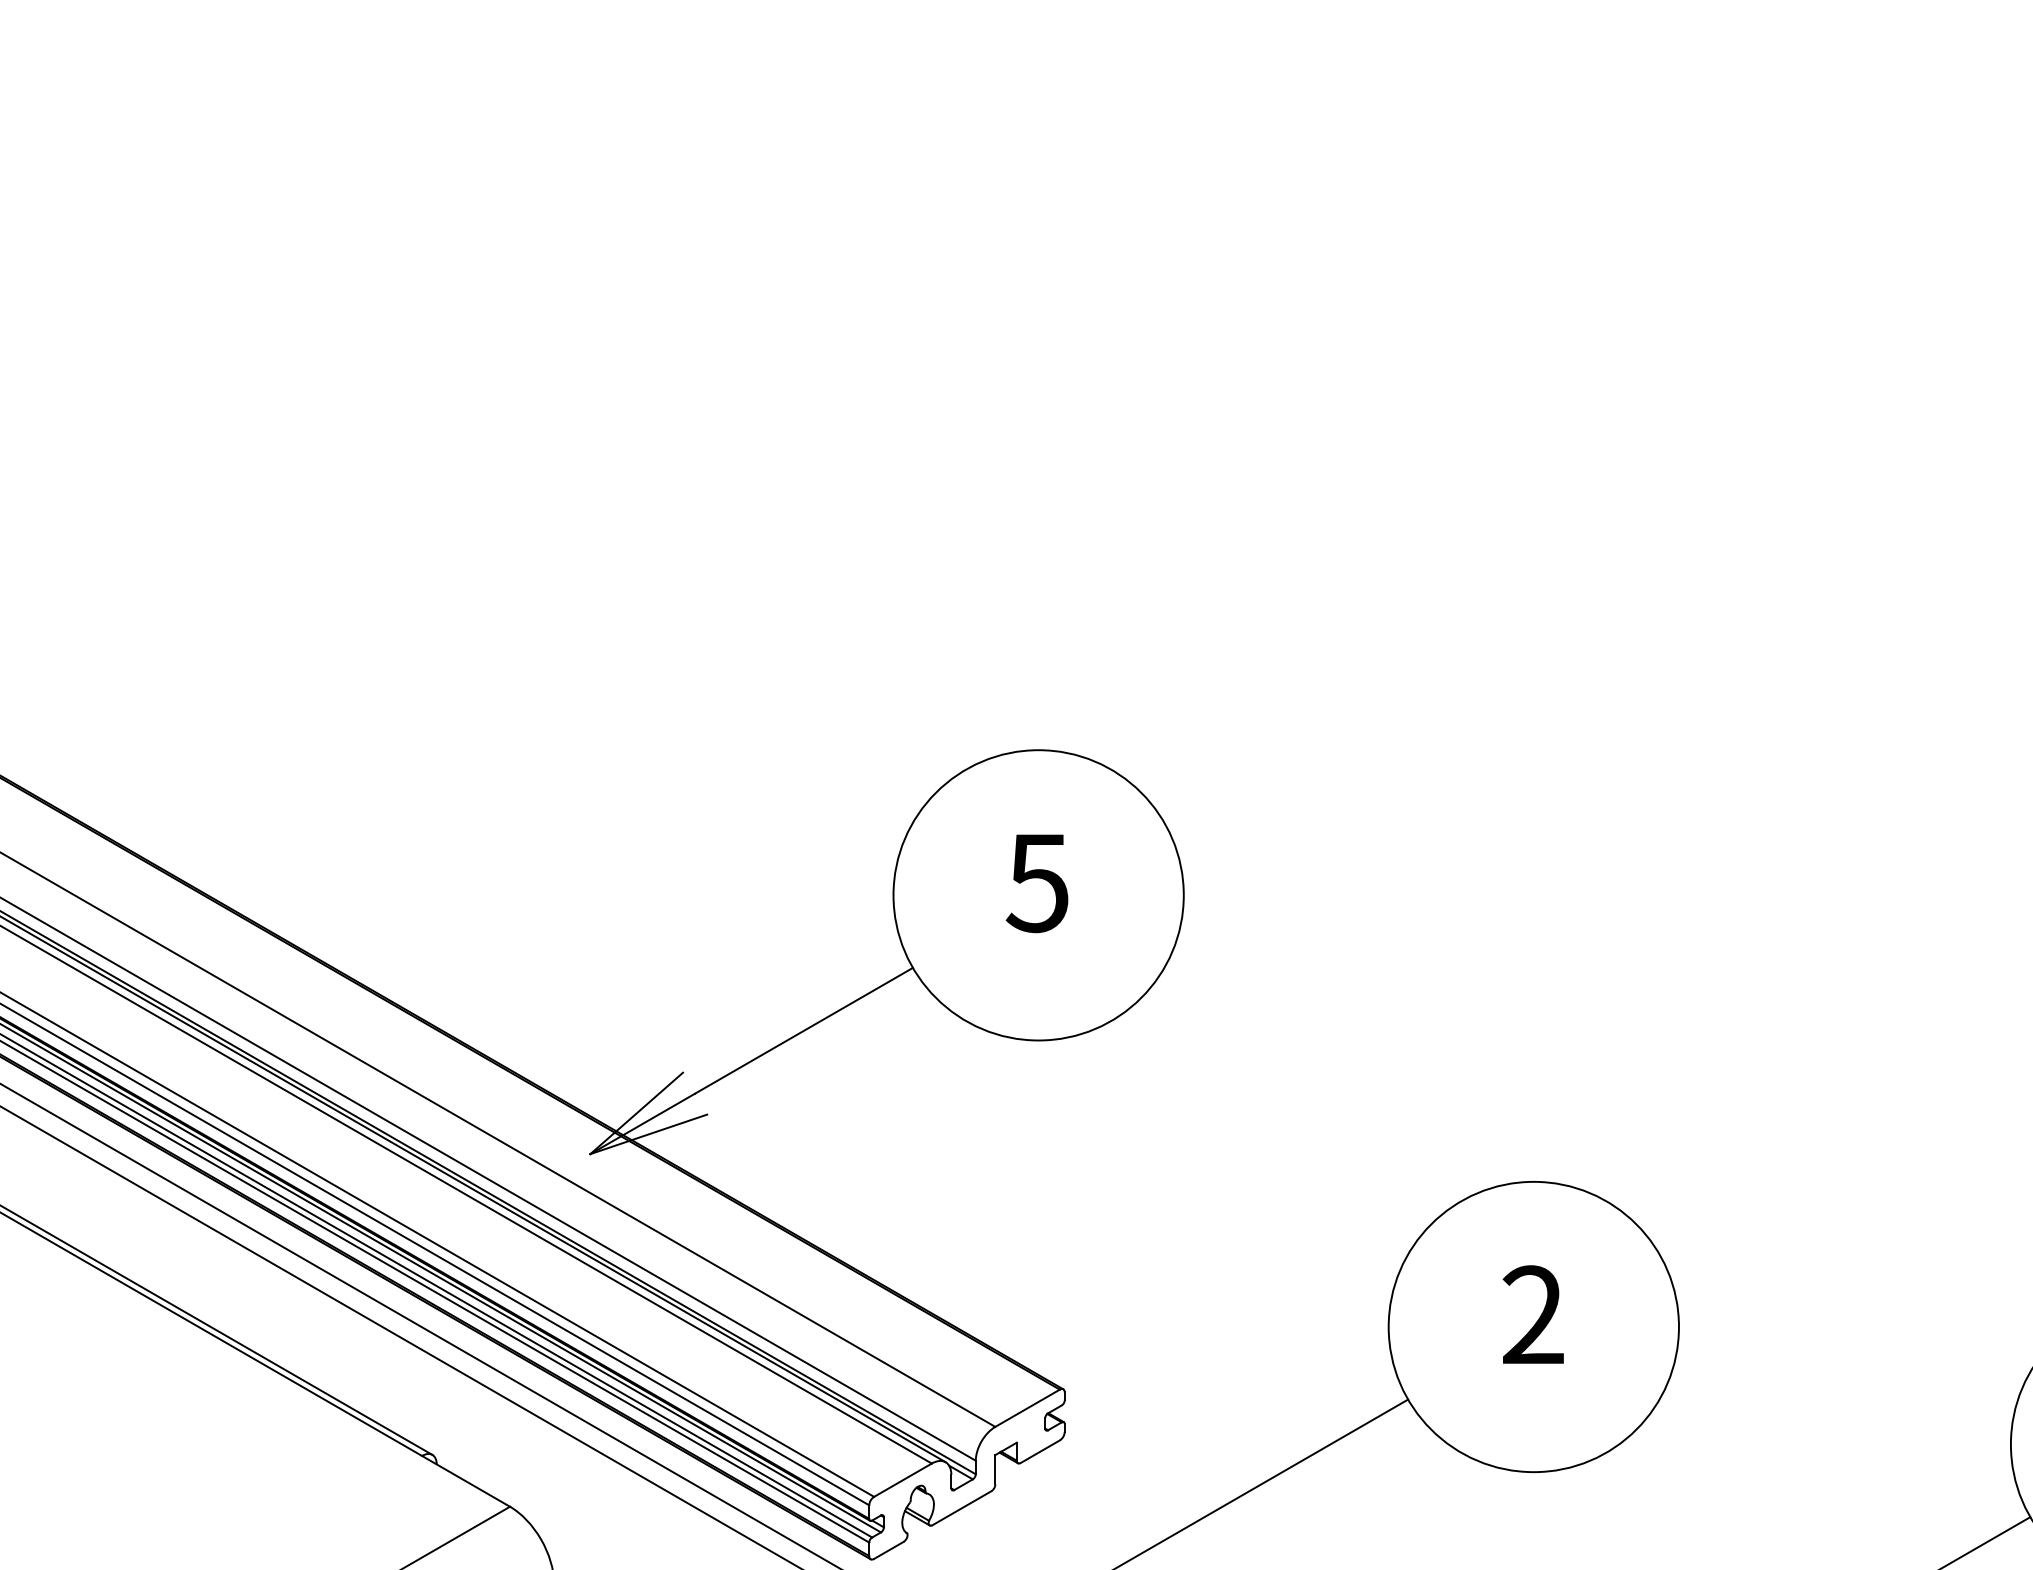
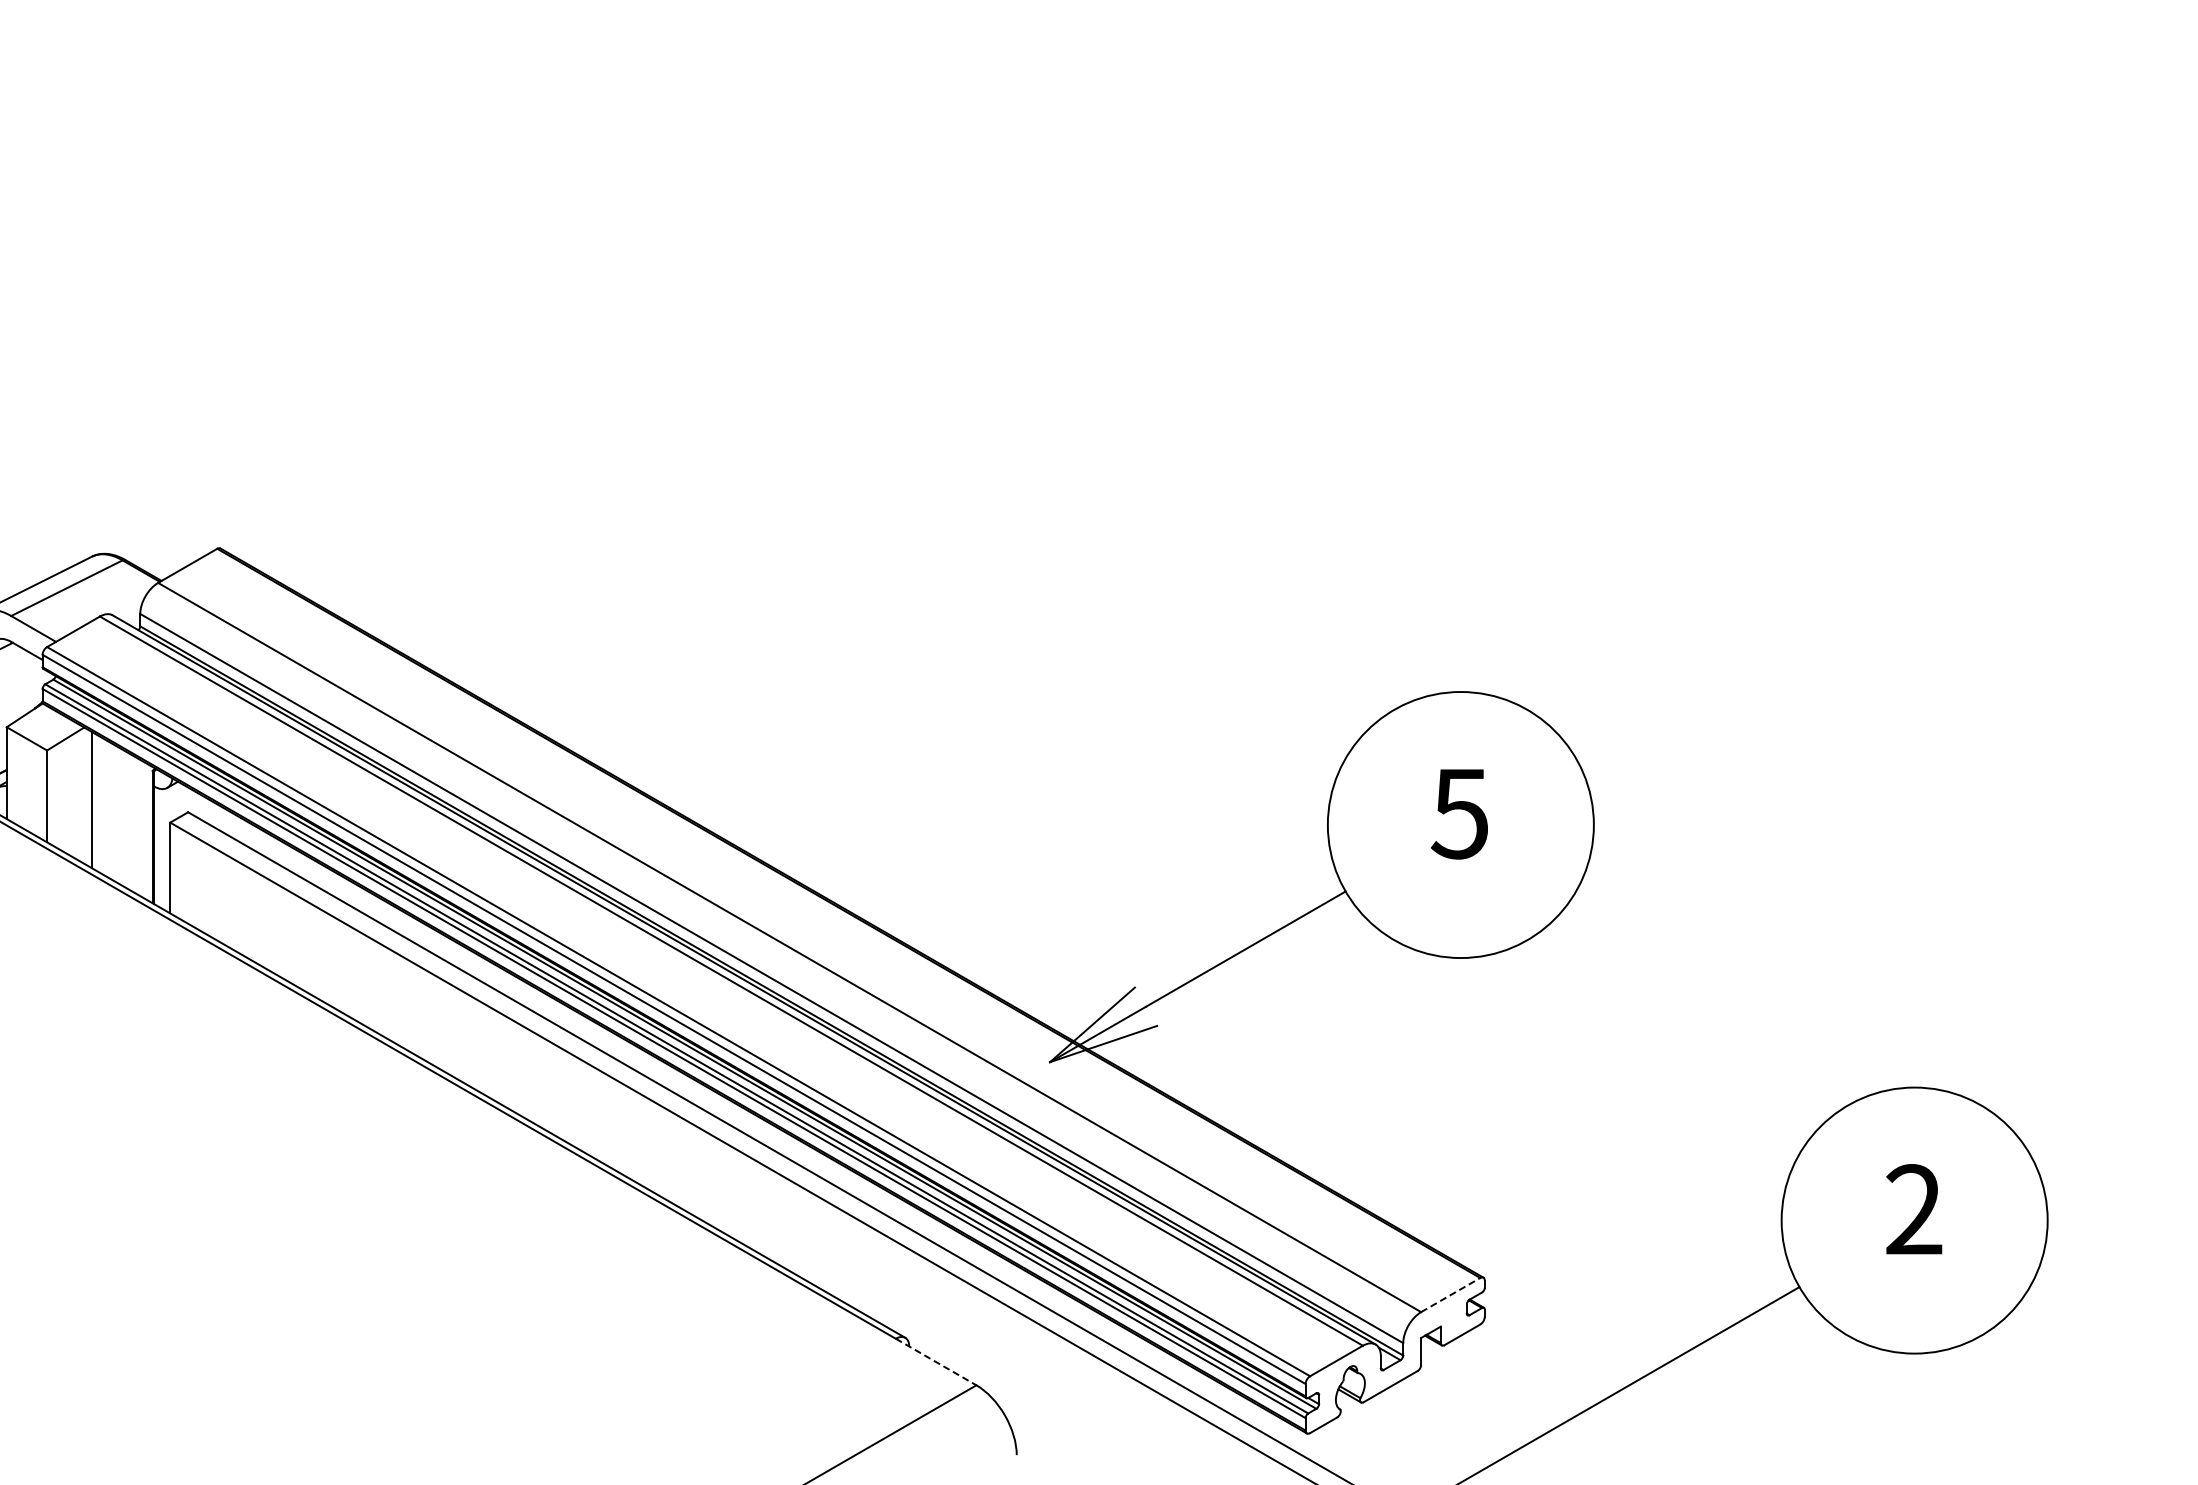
line: (1028, 1407) -> (1451, 1294), solid -> dashed
line: (466, 1481) -> (936, 1362), solid -> dashed

